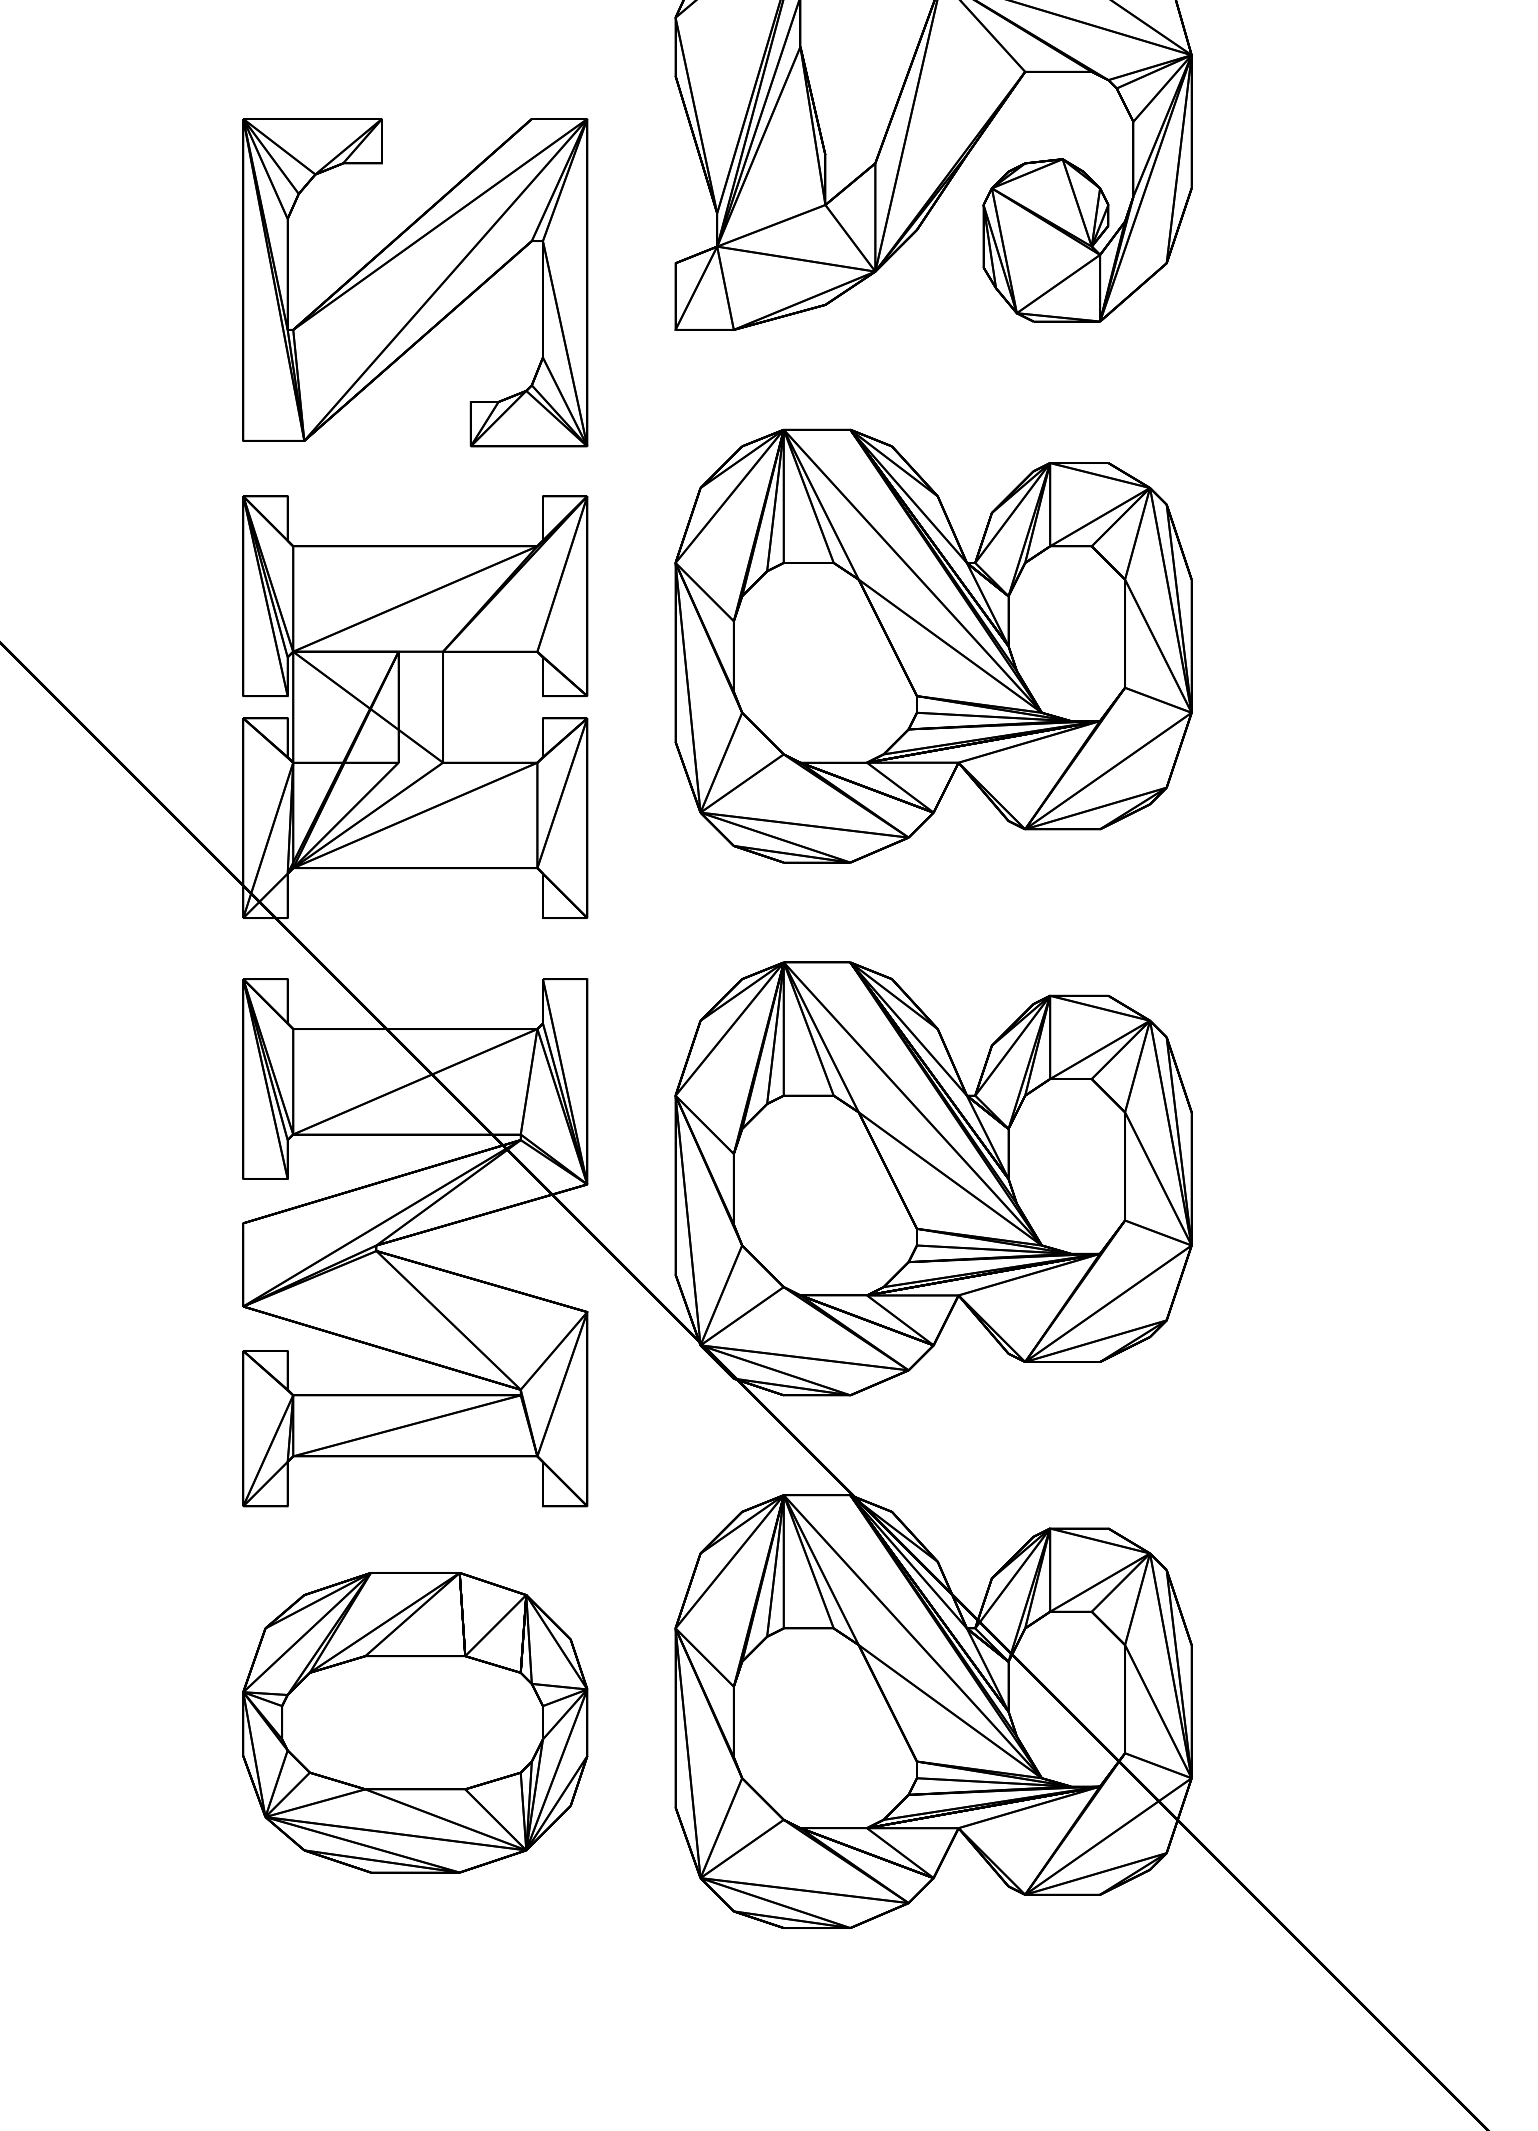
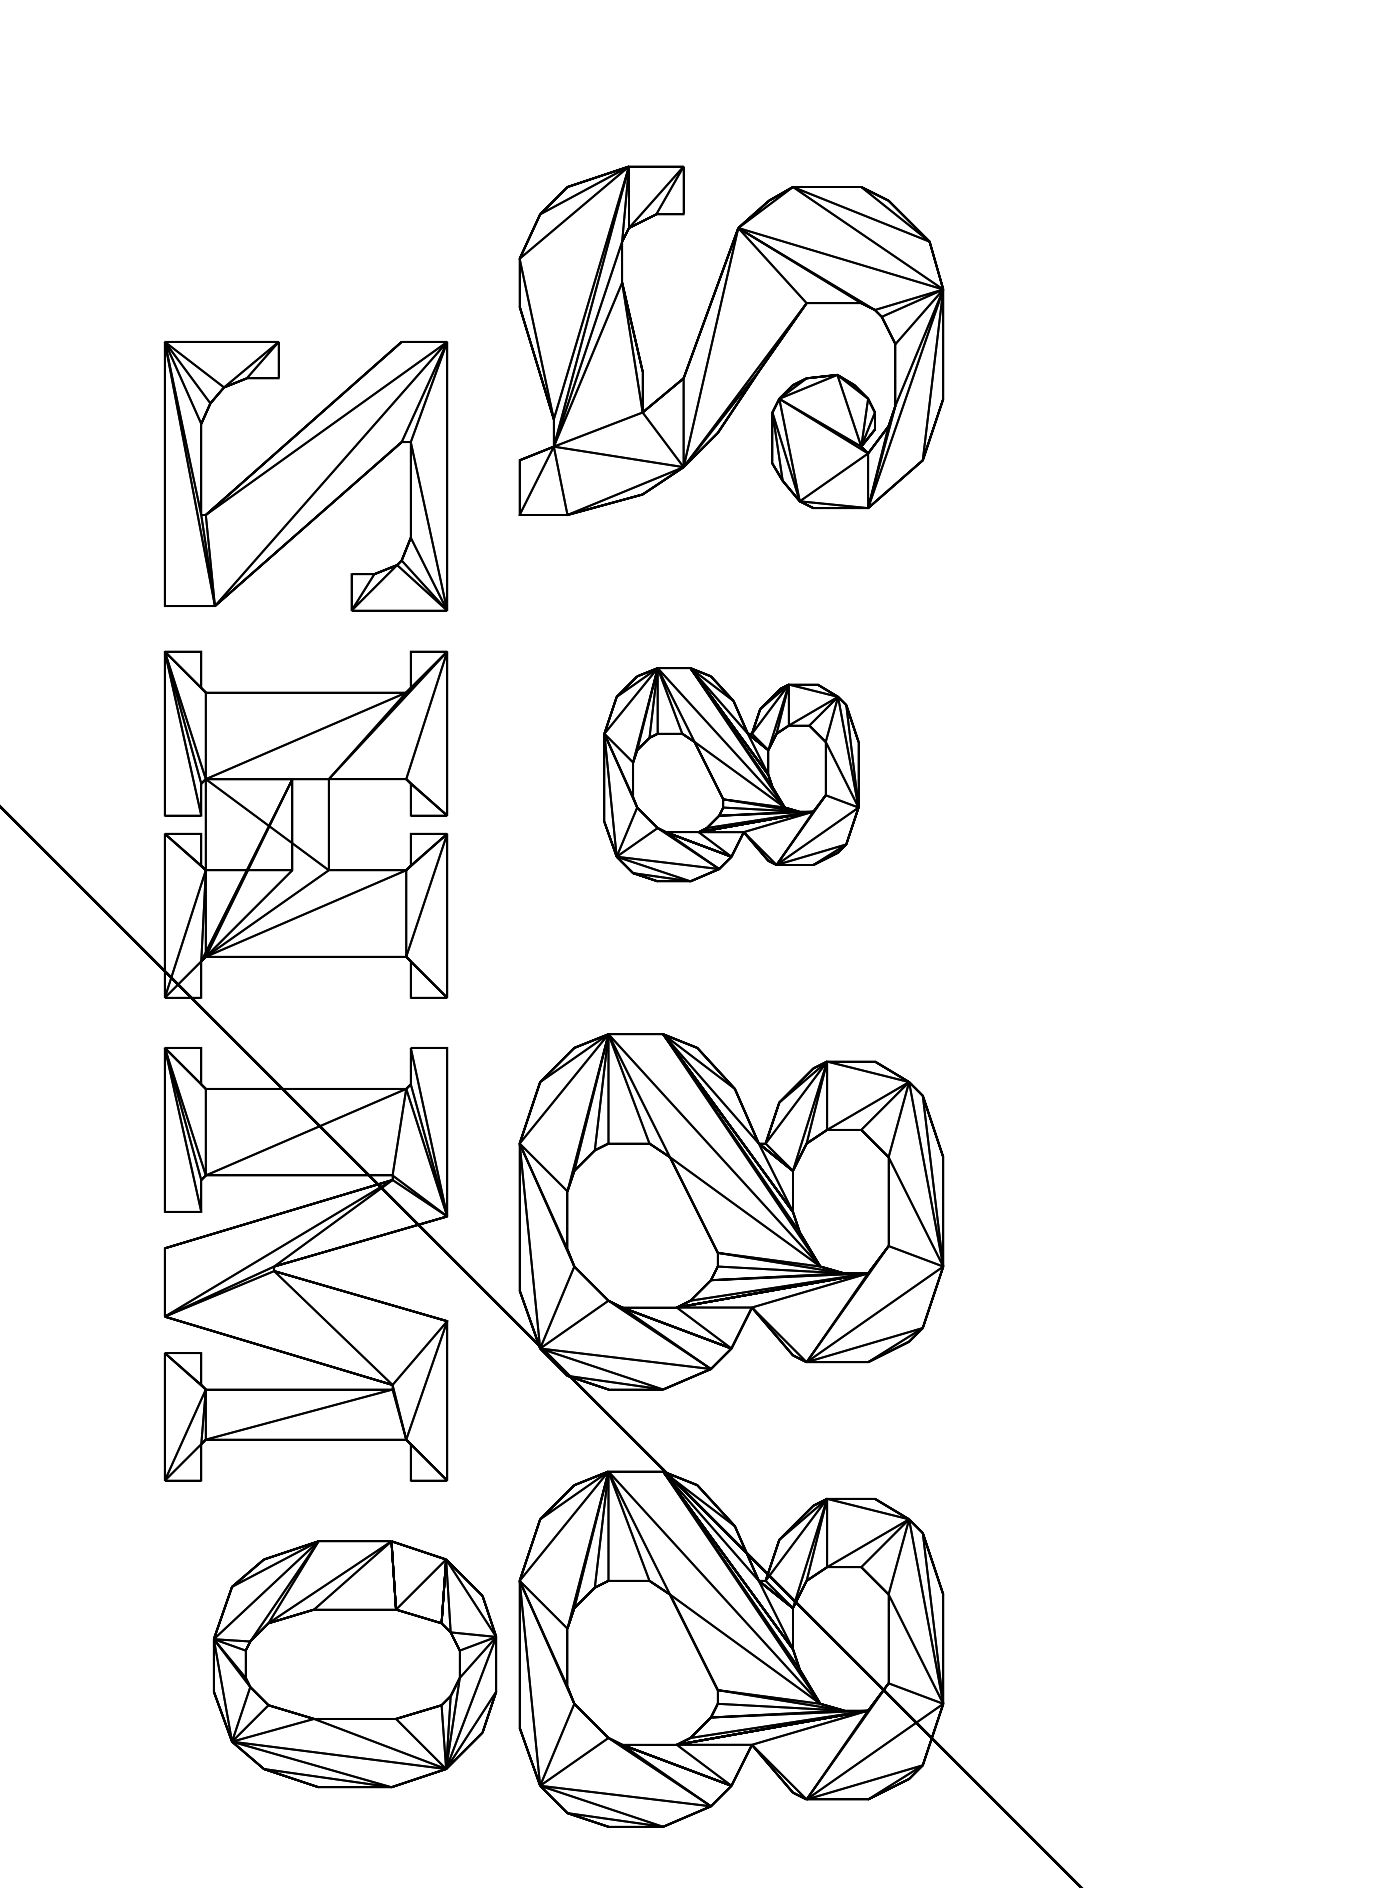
part: (933, 646) -> (731, 774), size x0.6
part: (414, 1723) -> (354, 1664), moved

